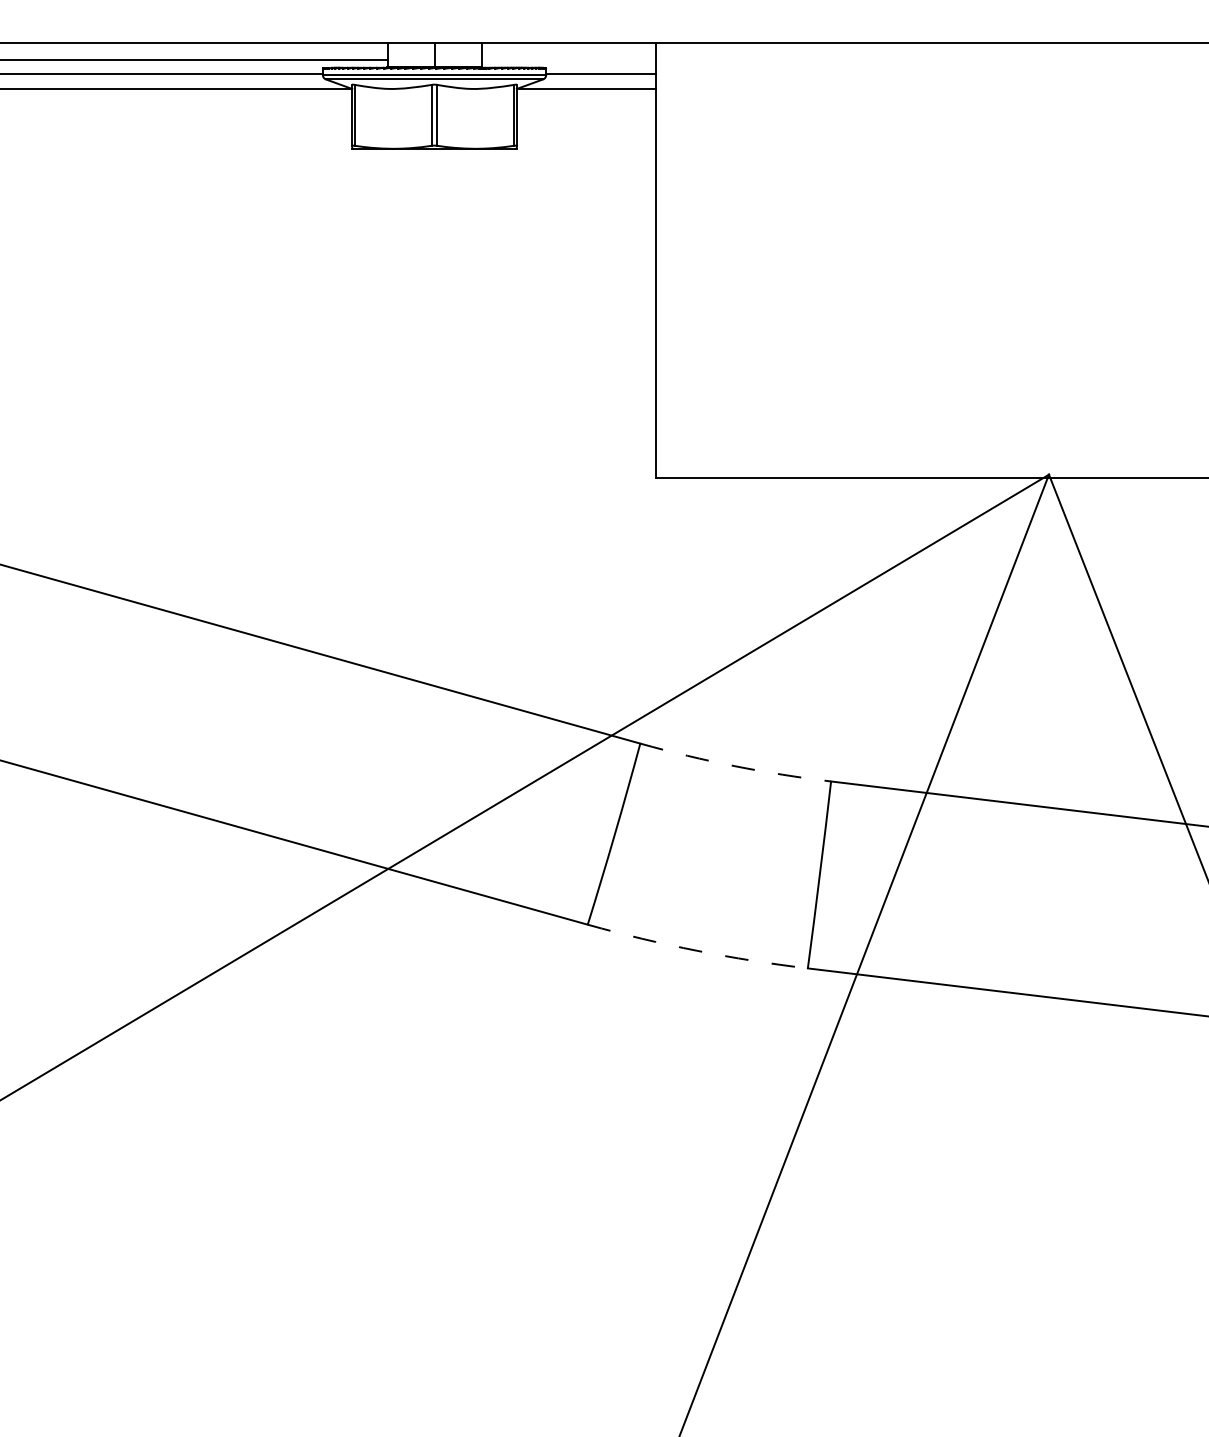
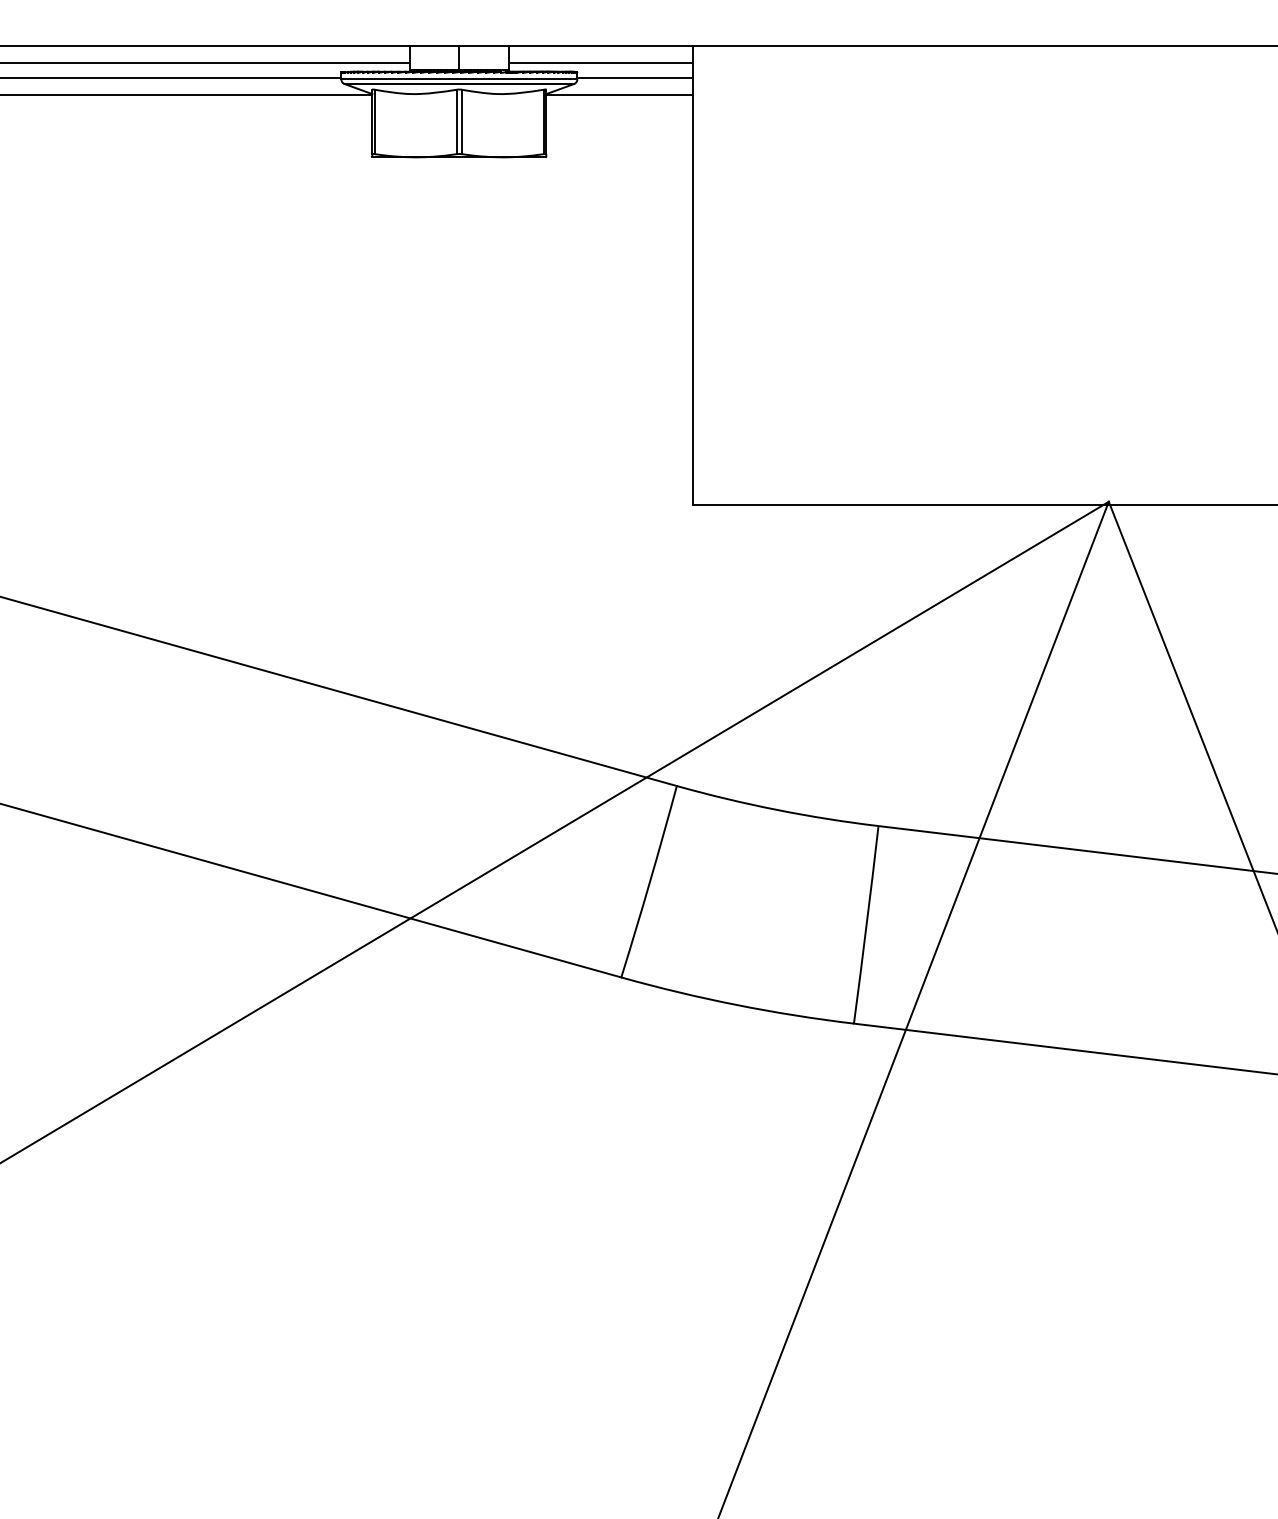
line: (568, 60) -> (600, 63), added
arc: (734, 765) -> (776, 809), dashed -> solid
arc: (696, 951) -> (736, 1005), dashed -> solid

